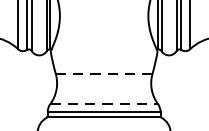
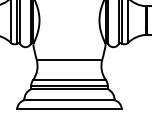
line: (104, 73) -> (69, 59), dashed -> solid
line: (104, 104) -> (69, 80), dashed -> solid

